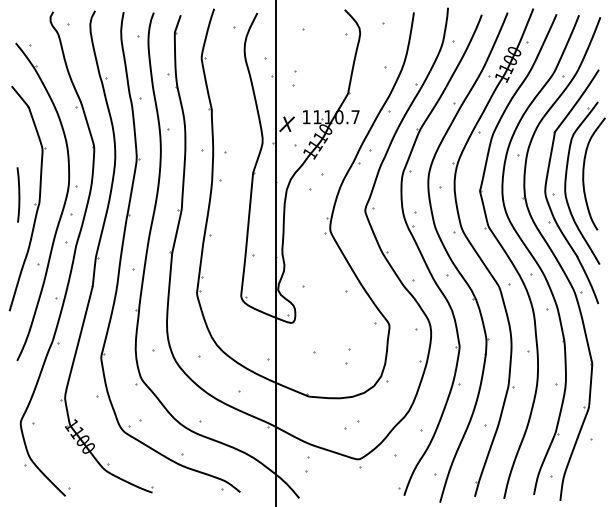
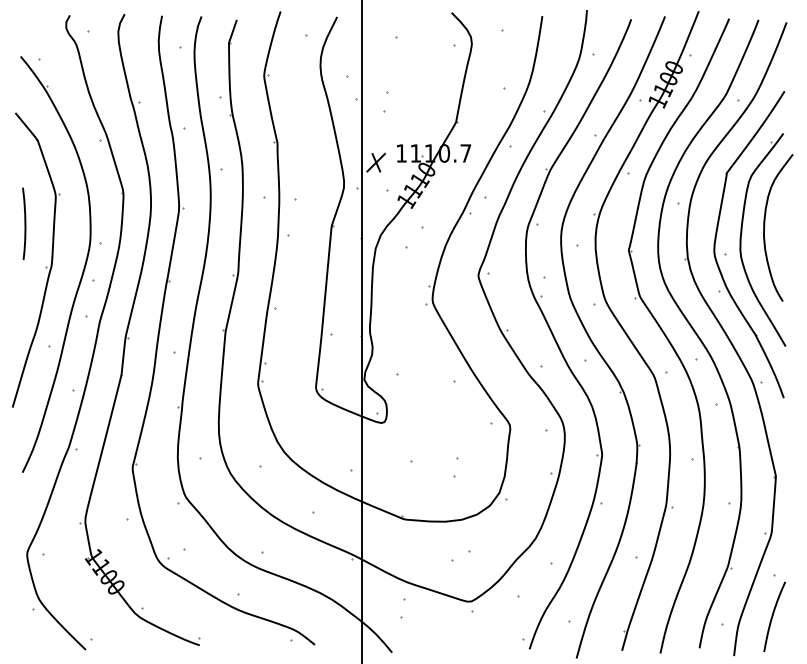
curve: (18, 194) -> (24, 223), moved
curve: (590, 470) -> (773, 616), added

